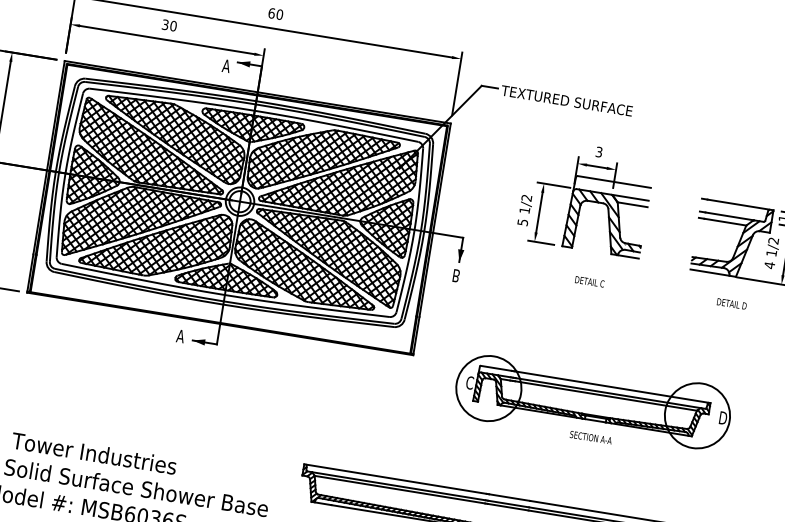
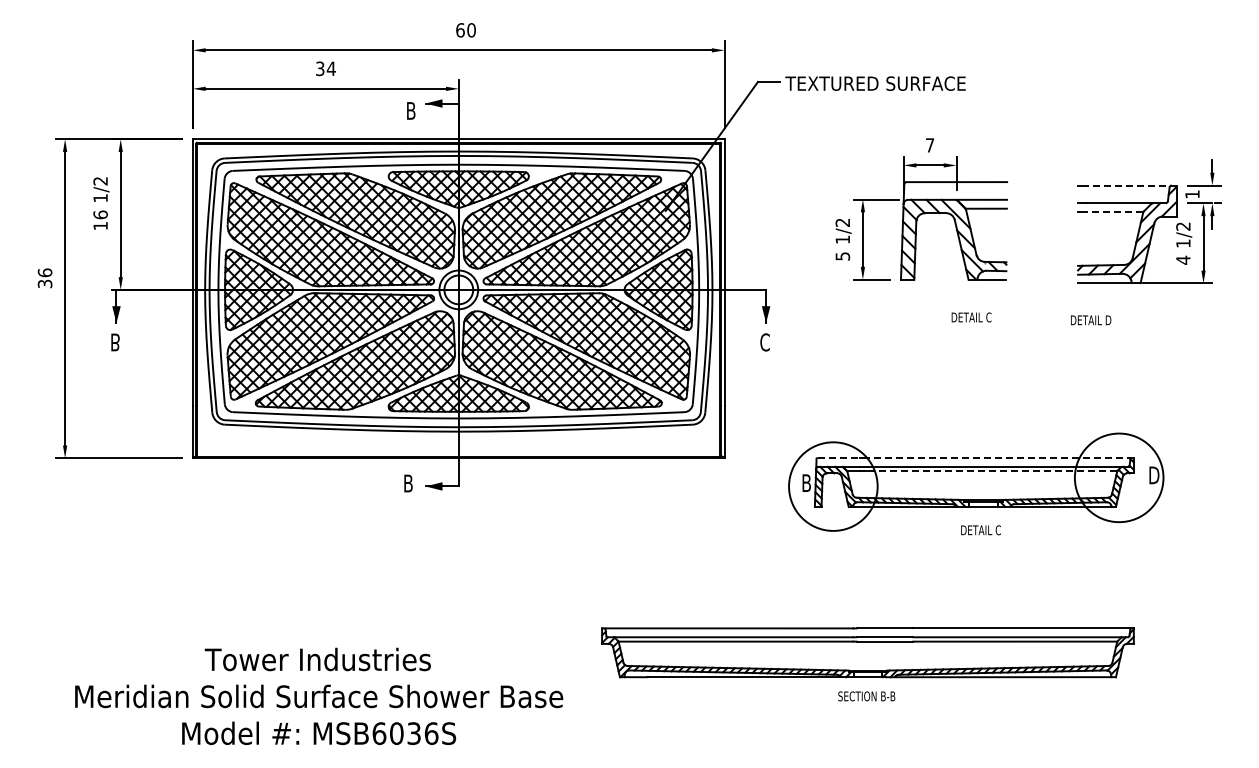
text: (172, 25) -> (330, 68), 30 -> 34
text: (226, 65) -> (410, 110), A -> B
text: (598, 152) -> (929, 145), 3 -> 7
line: (740, 204) -> (1130, 185), solid -> dashed
line: (725, 221) -> (1114, 211), solid -> dashed
text: (455, 275) -> (764, 342), B -> C
text: (589, 281) -> (971, 317), moved
text: (732, 304) -> (1091, 320), moved
text: (180, 336) -> (408, 483), A -> B
line: (496, 368) -> (839, 457), solid -> dashed
text: (469, 383) -> (806, 483), C -> B
line: (612, 386) -> (999, 457), solid -> dashed
line: (605, 396) -> (991, 471), solid -> dashed
text: (590, 437) -> (980, 530), SECTION A-A -> DETAIL C

